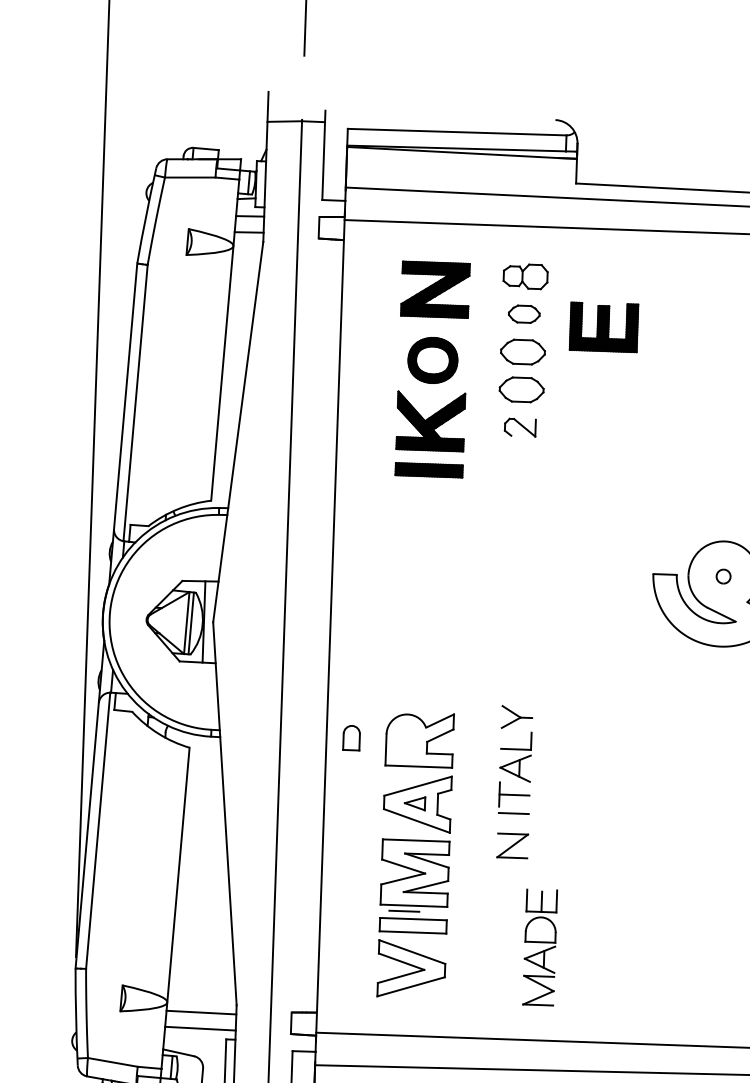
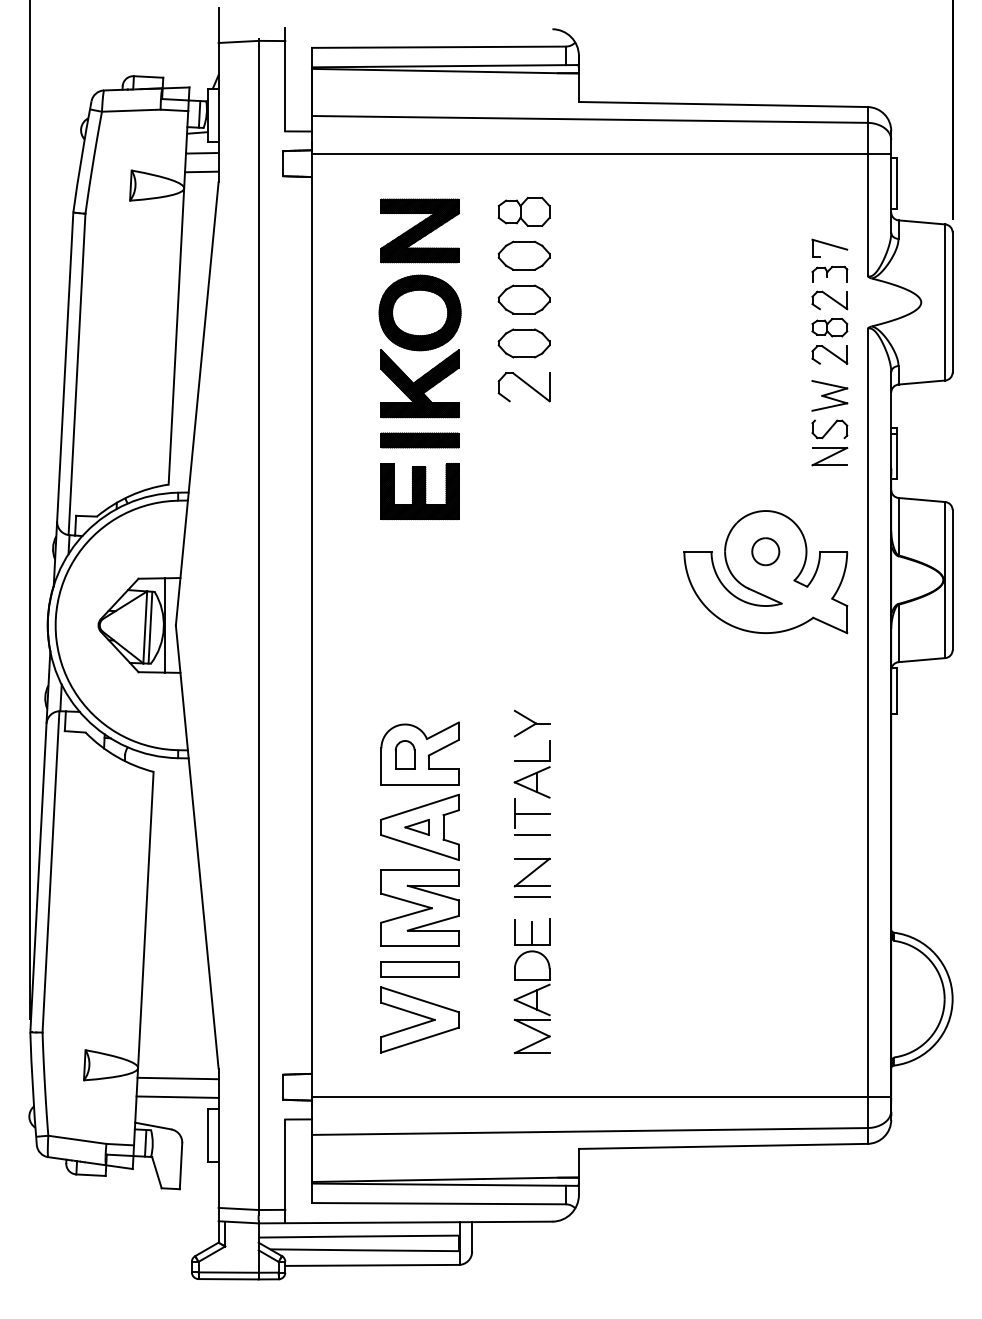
part: (523, 314) -> (523, 255), size x1.43
part: (603, 327) -> (419, 491), moved
part: (432, 360) -> (419, 312), size x1.43
part: (519, 427) -> (523, 387), size x1.43
part: (723, 576) -> (765, 551), size x1.67
part: (351, 737) -> (404, 754), moved
line: (404, 911) -> (532, 896), moved
part: (539, 947) -> (531, 986), moved

